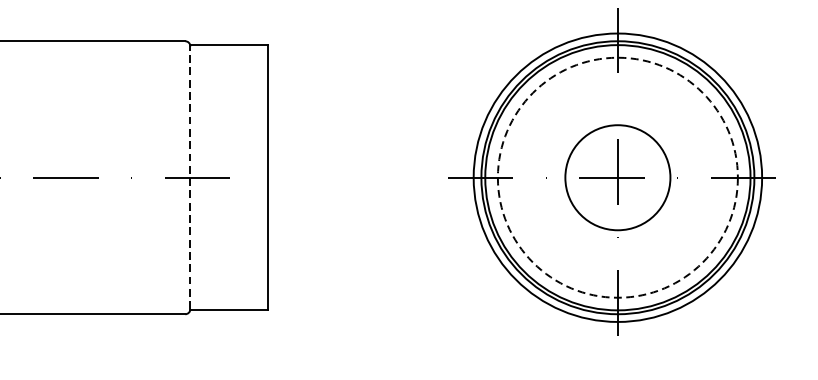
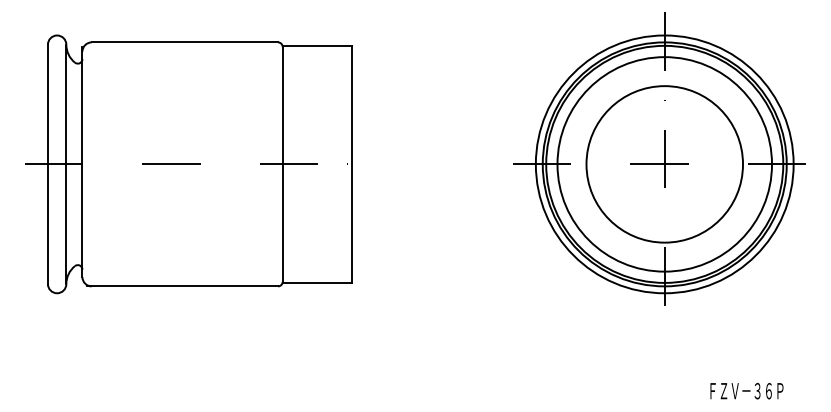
line: (190, 176) -> (282, 163), dashed -> solid
circle: (617, 177) -> (664, 164), dashed -> solid
circle: (617, 177) -> (664, 164), size x1.67

